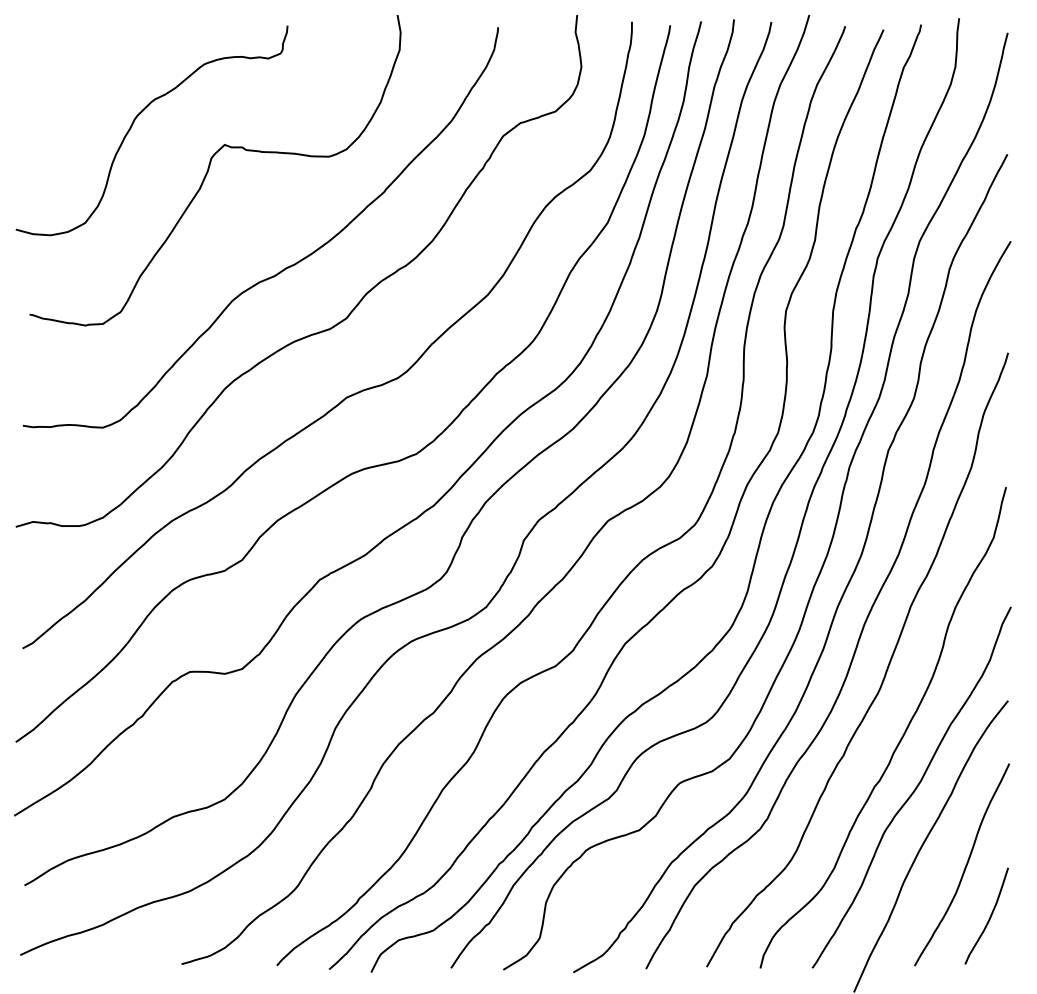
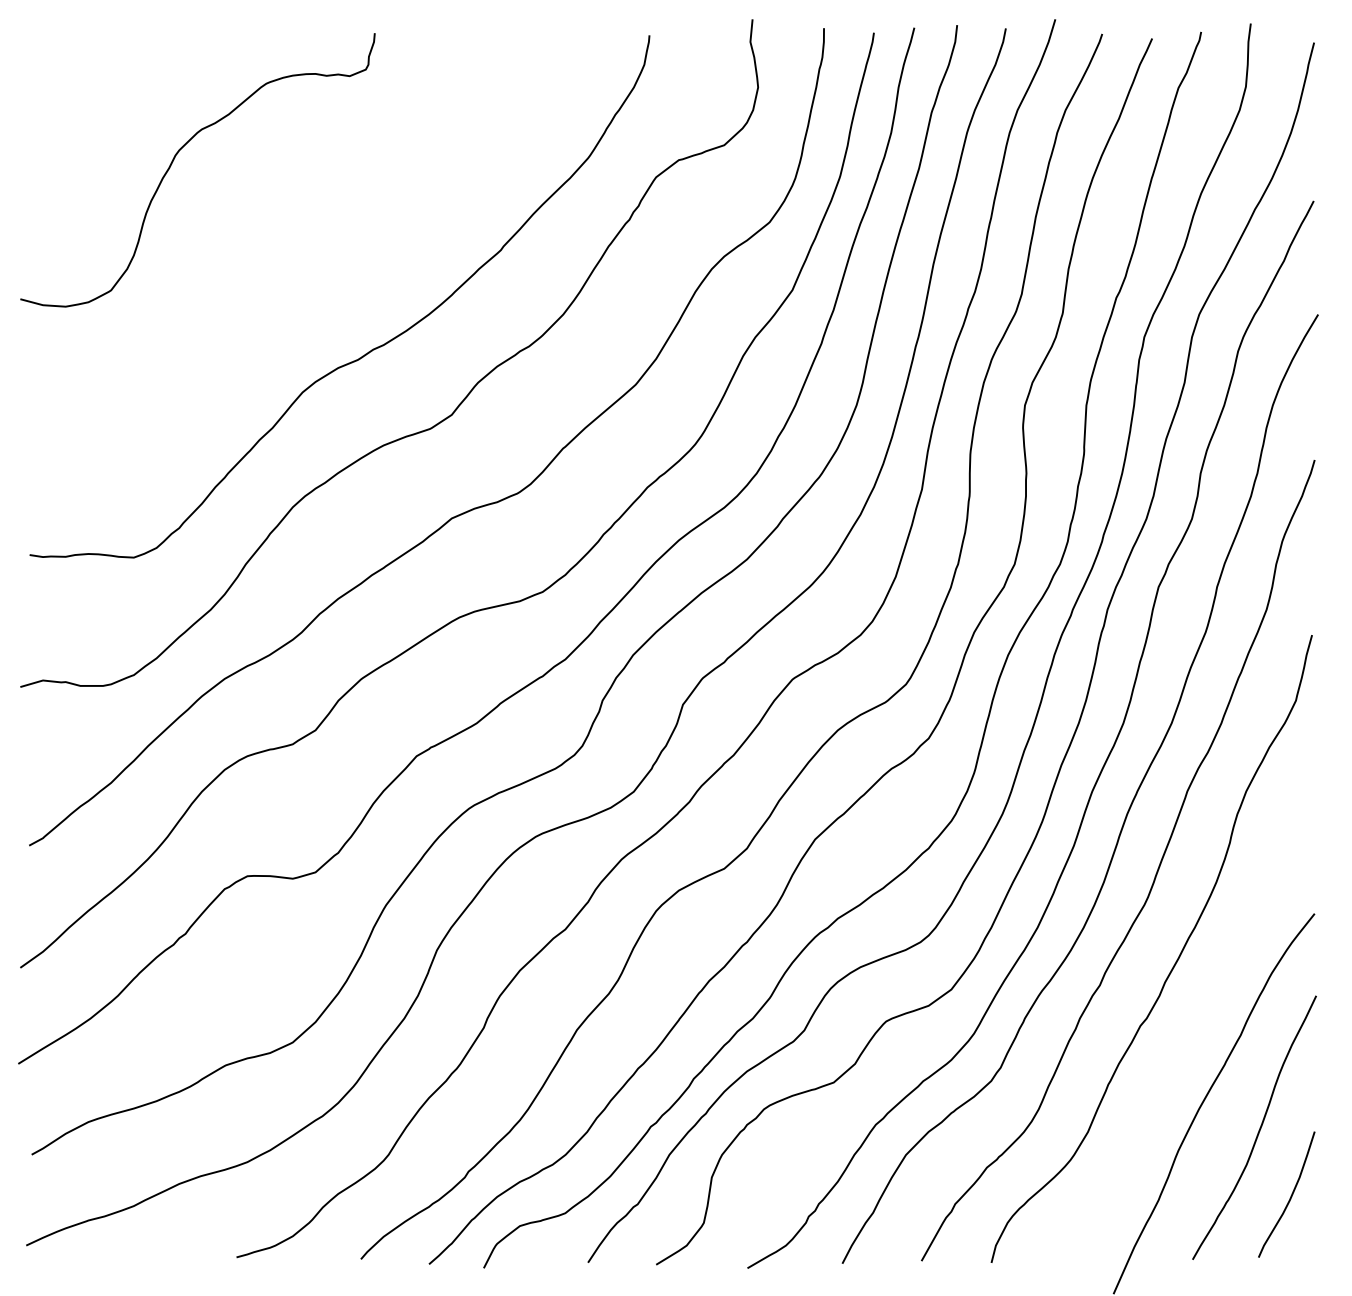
curve: (209, 170) -> (272, 221), removed
curve: (914, 789) -> (1192, 1029), removed

